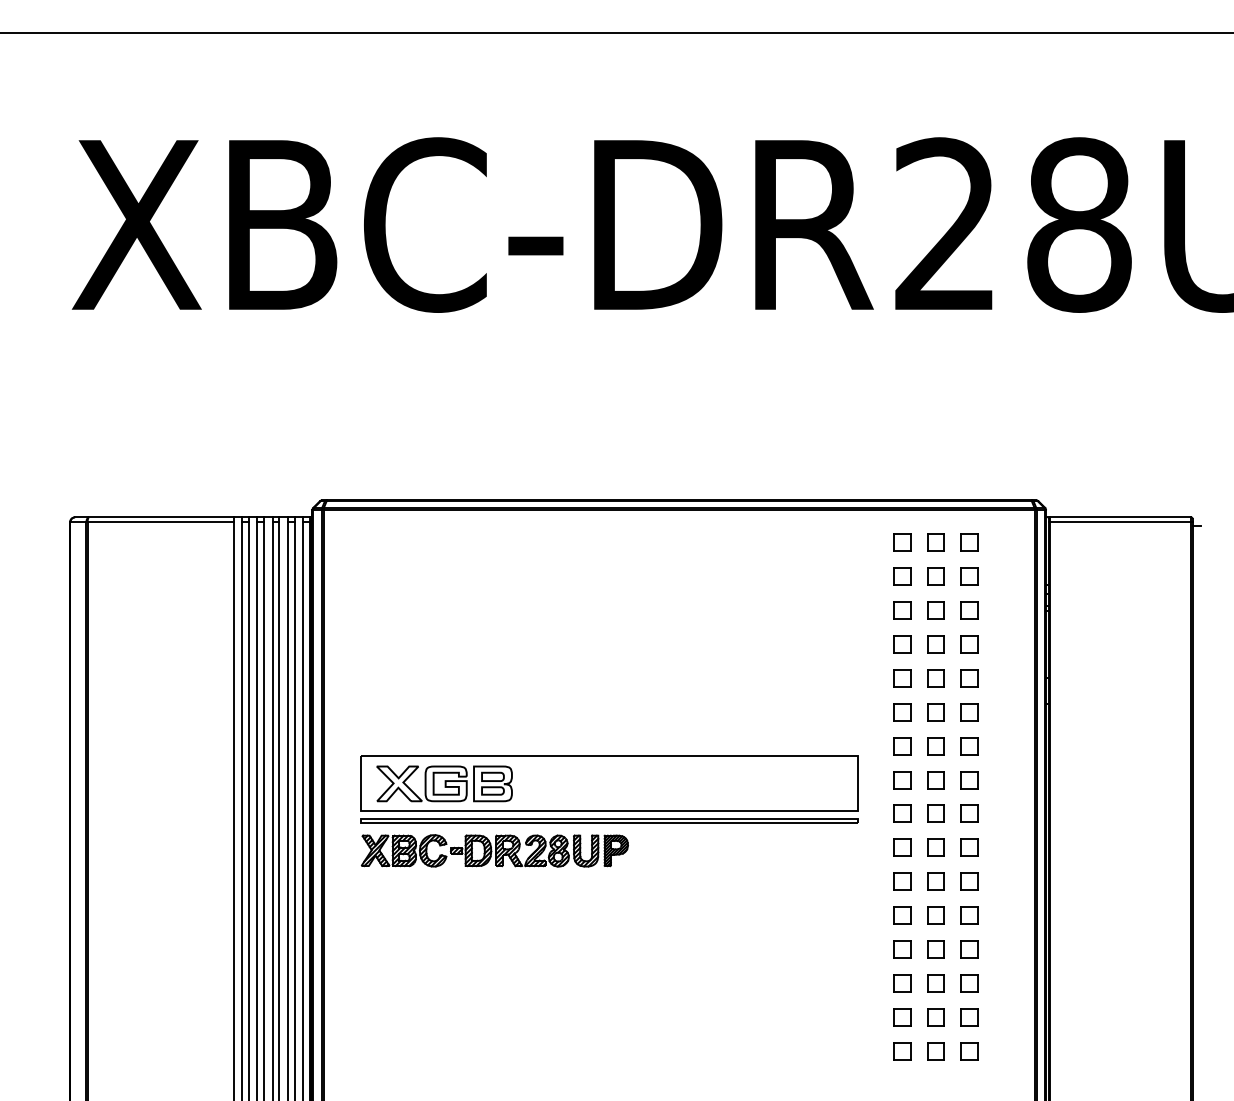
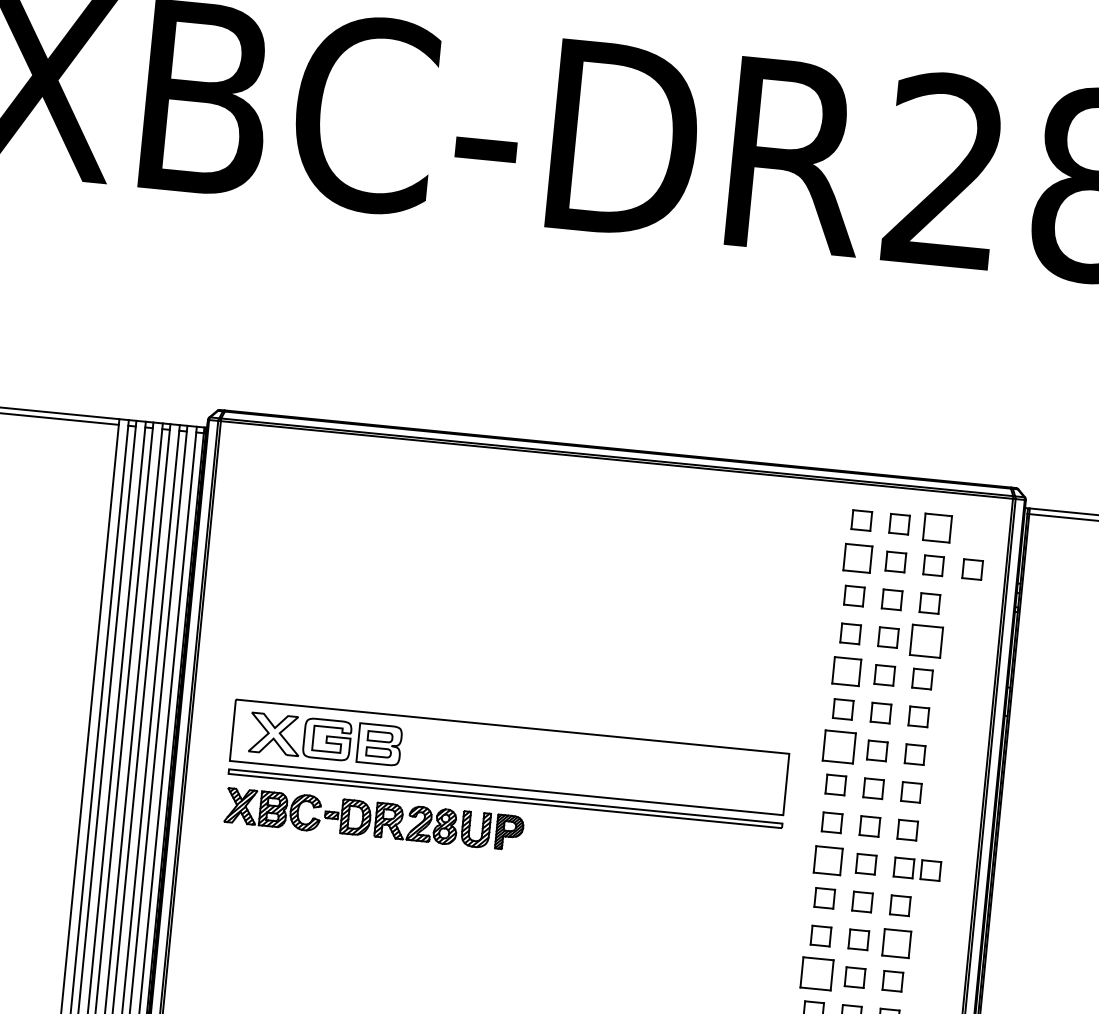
part: (969, 542) -> (936, 527), size x1.4
part: (902, 576) -> (858, 558), size x1.4
part: (1004, 576) -> (972, 569), added
part: (969, 644) -> (925, 641), size x1.6
part: (902, 678) -> (847, 671), size x1.4
part: (902, 746) -> (839, 747), size x1.6
part: (902, 847) -> (828, 860), size x1.4
part: (993, 847) -> (930, 870), added
part: (969, 915) -> (896, 943), size x1.4
part: (902, 949) -> (817, 973), size x1.6

